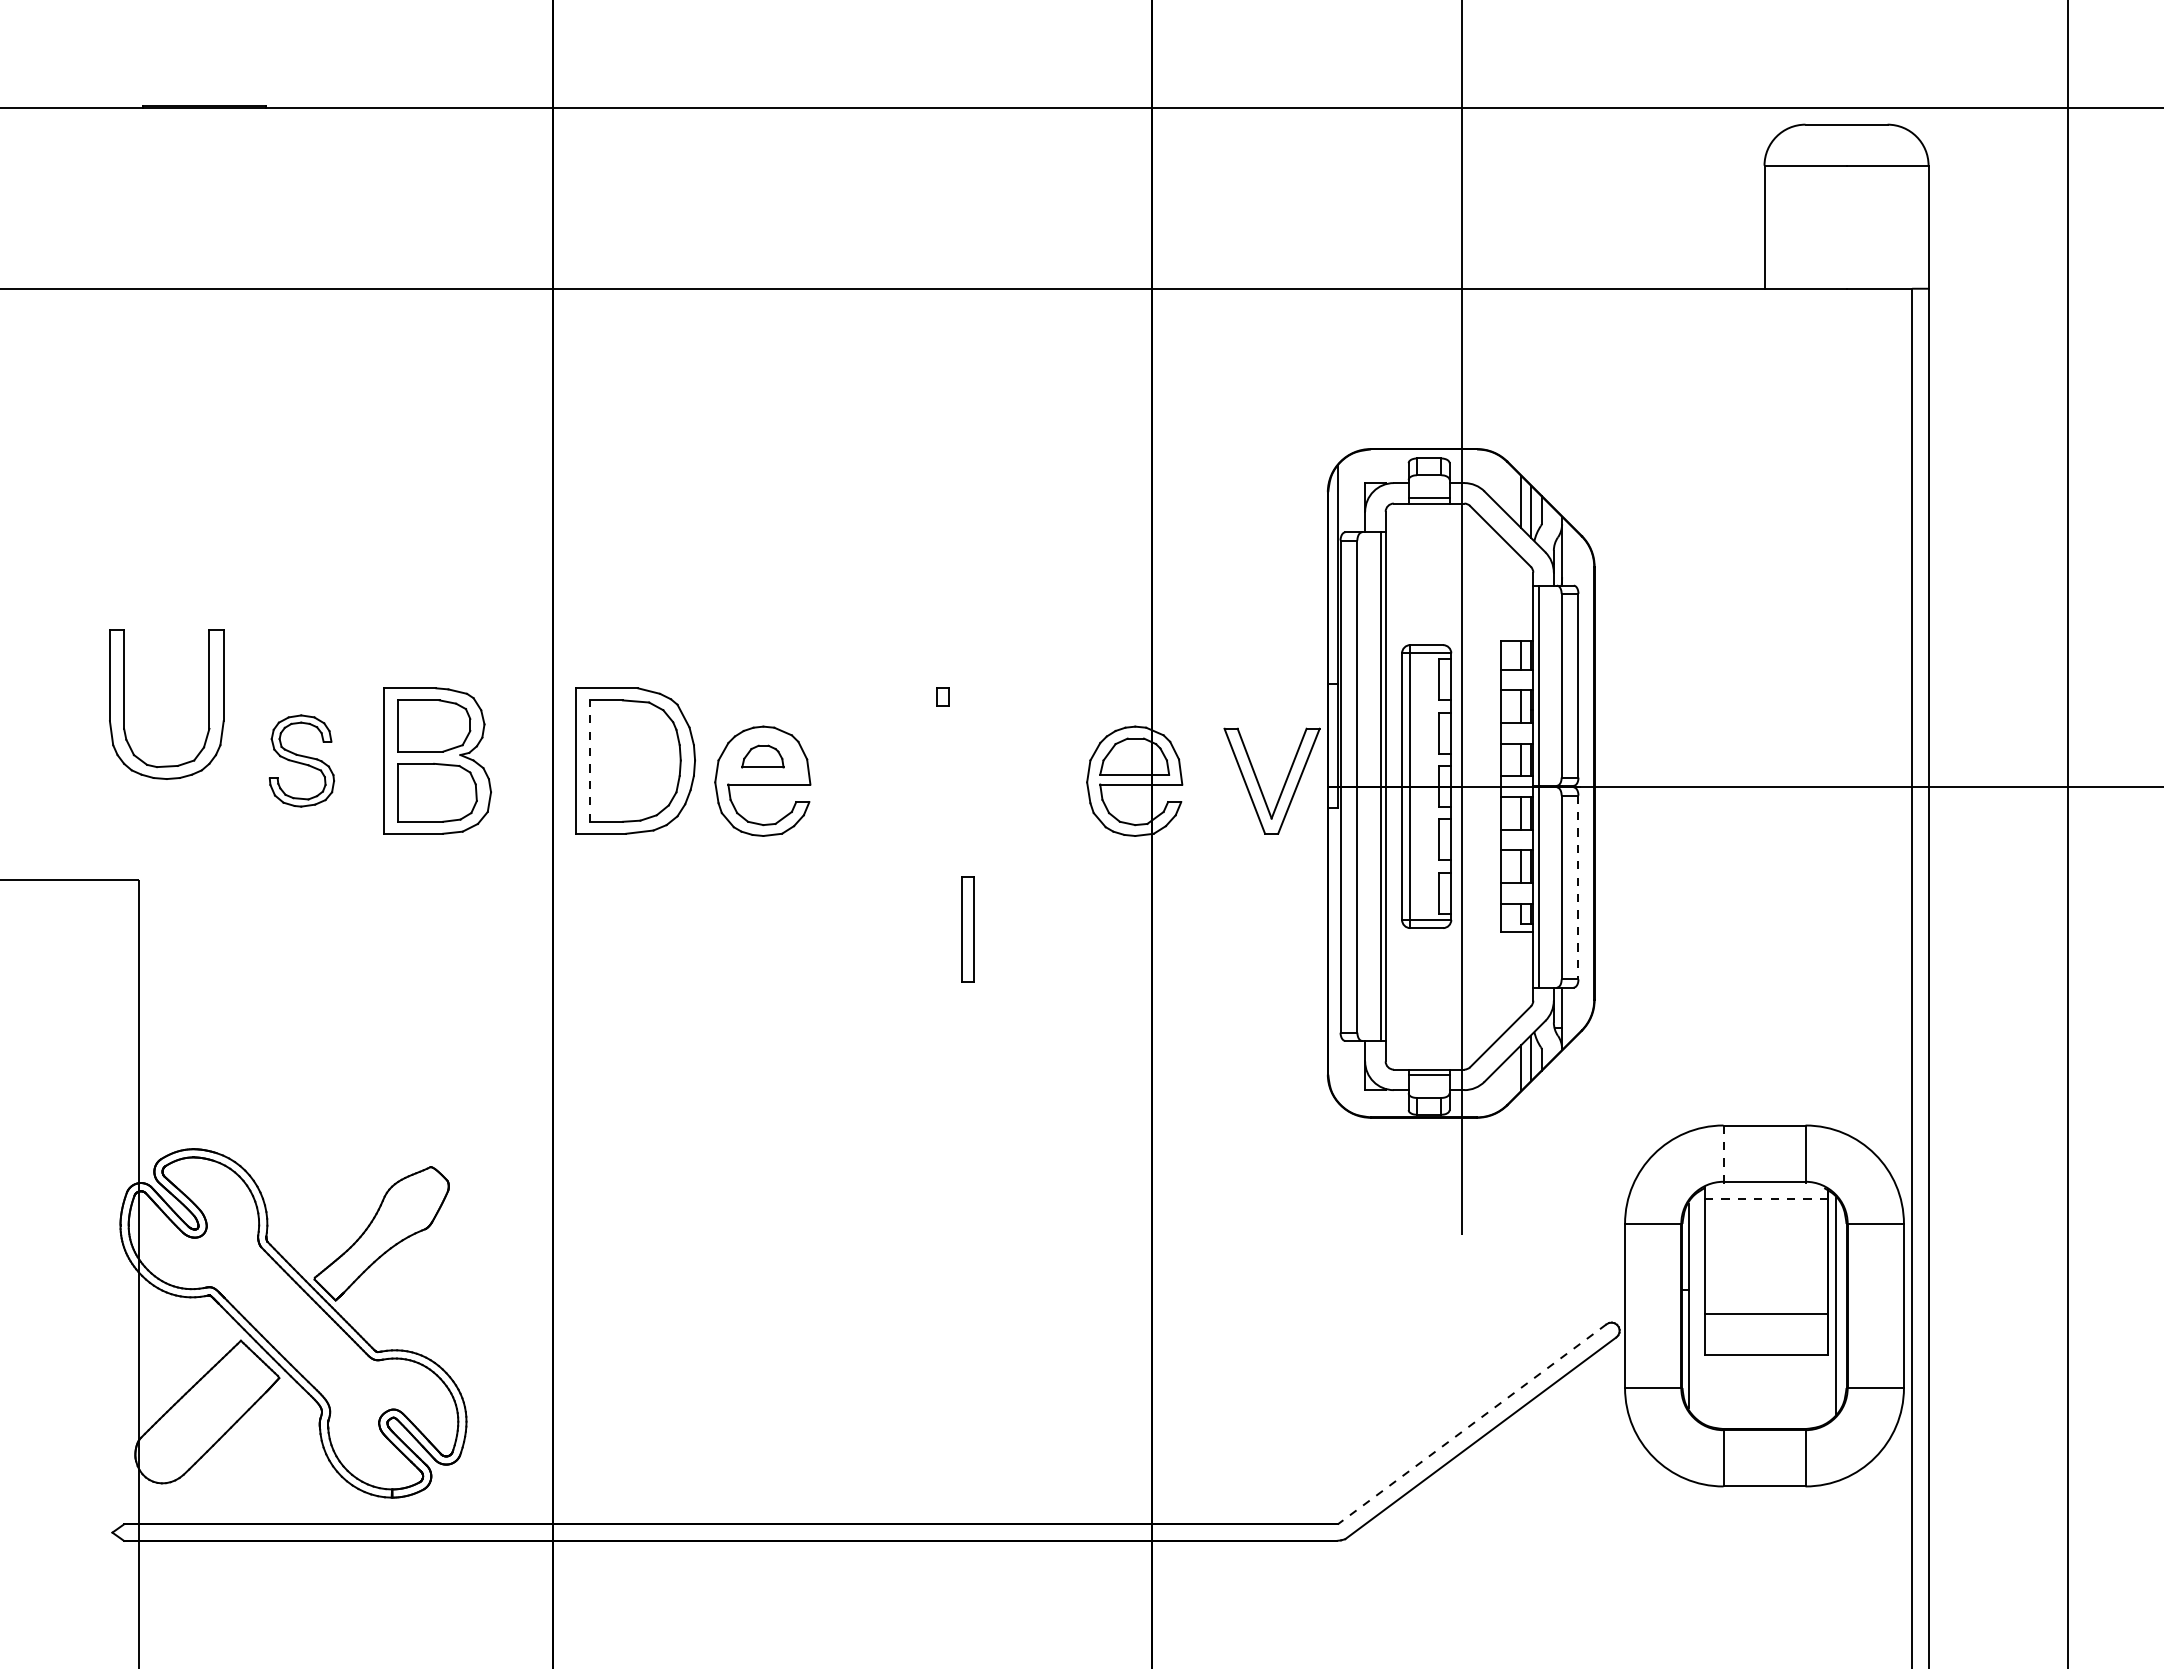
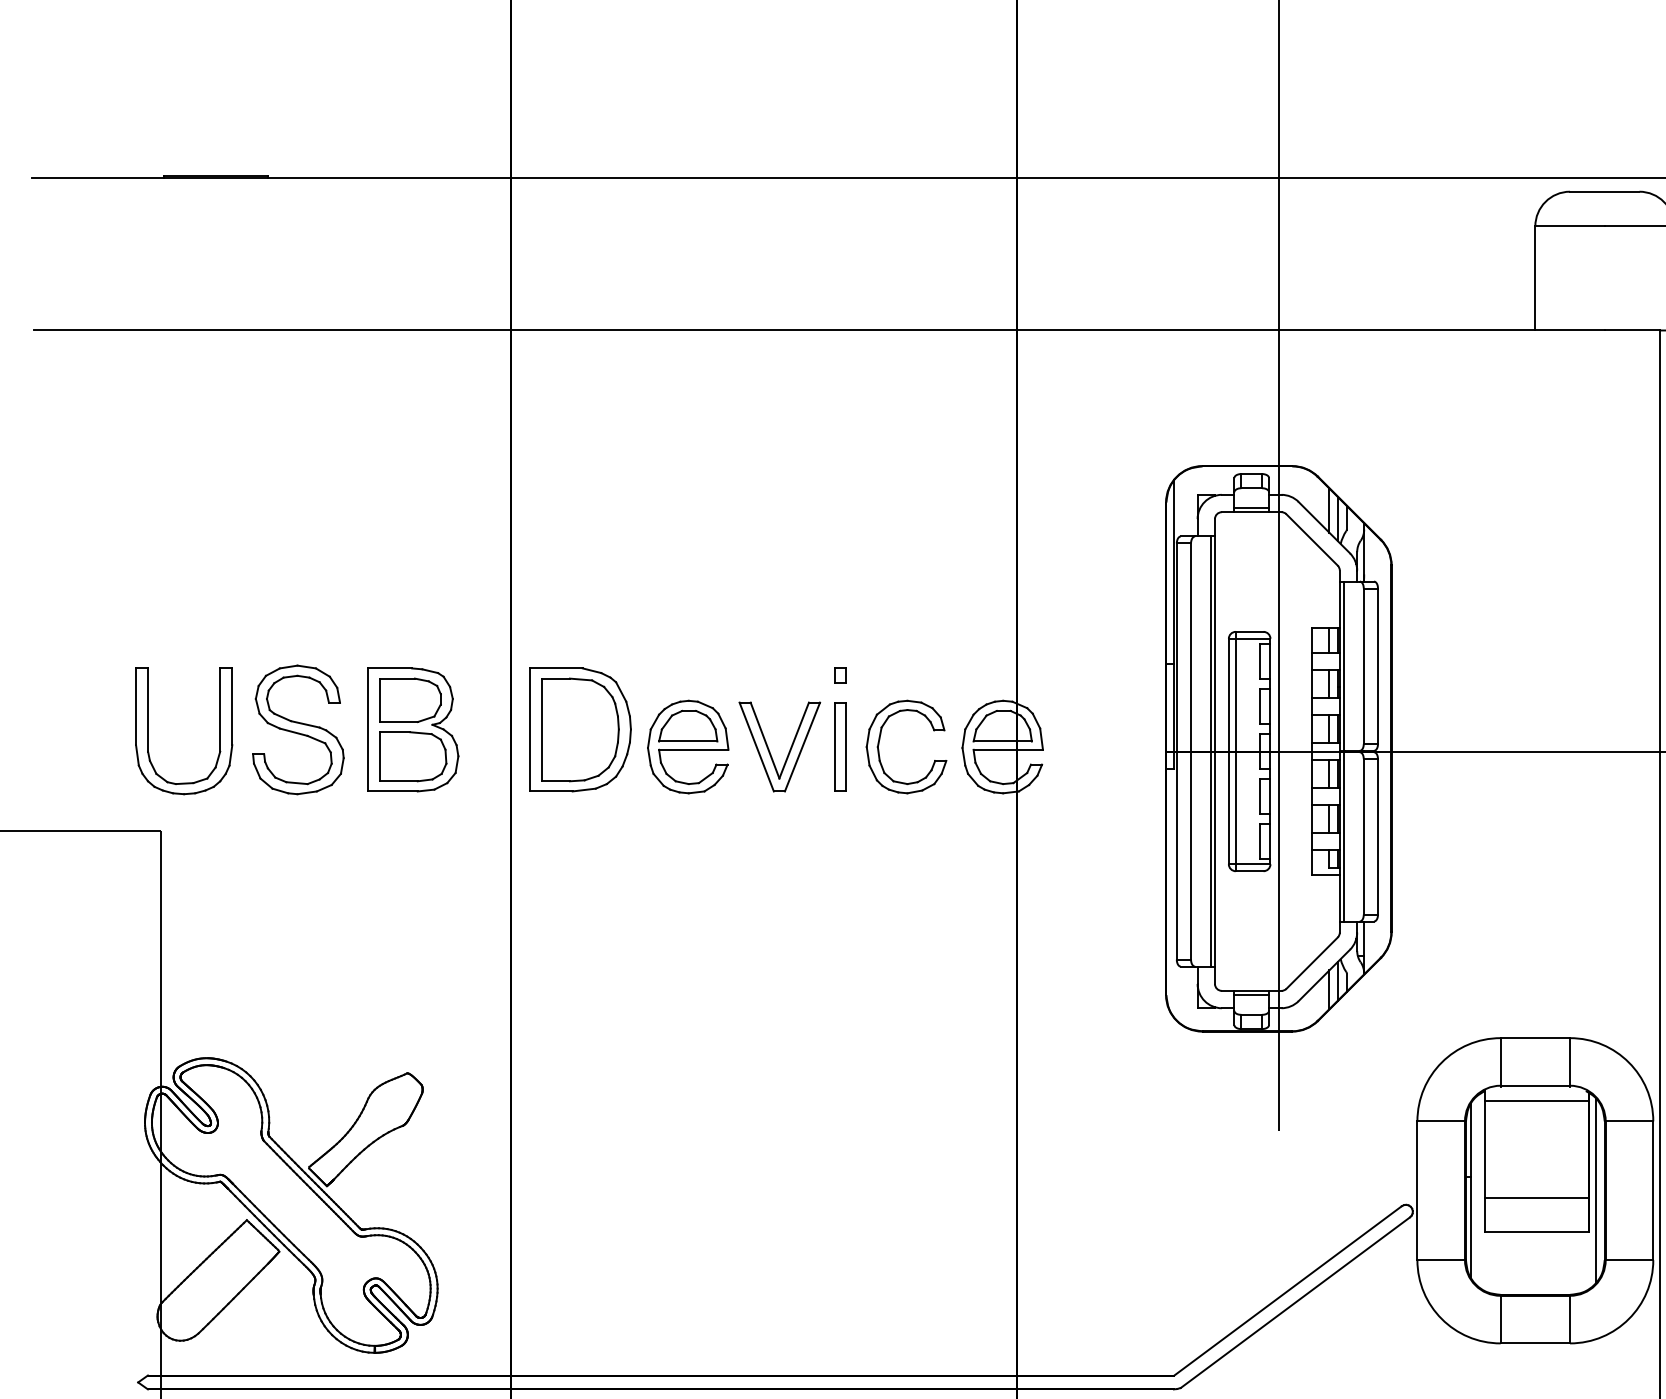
part: (124, 704) -> (148, 731), moved
part: (762, 756) -> (687, 726), size x1.67
part: (301, 760) -> (298, 729), size x1.67
line: (590, 761) -> (542, 730), dashed -> solid
part: (989, 775) -> (879, 742), added
part: (1260, 785) -> (769, 750), moved
line: (1578, 887) -> (1378, 836), dashed -> solid
part: (967, 929) -> (840, 747), moved
line: (1723, 1154) -> (1500, 1062), dashed -> solid
line: (1766, 1199) -> (1537, 1100), dashed -> solid
line: (1472, 1424) -> (1288, 1290), dashed -> solid

